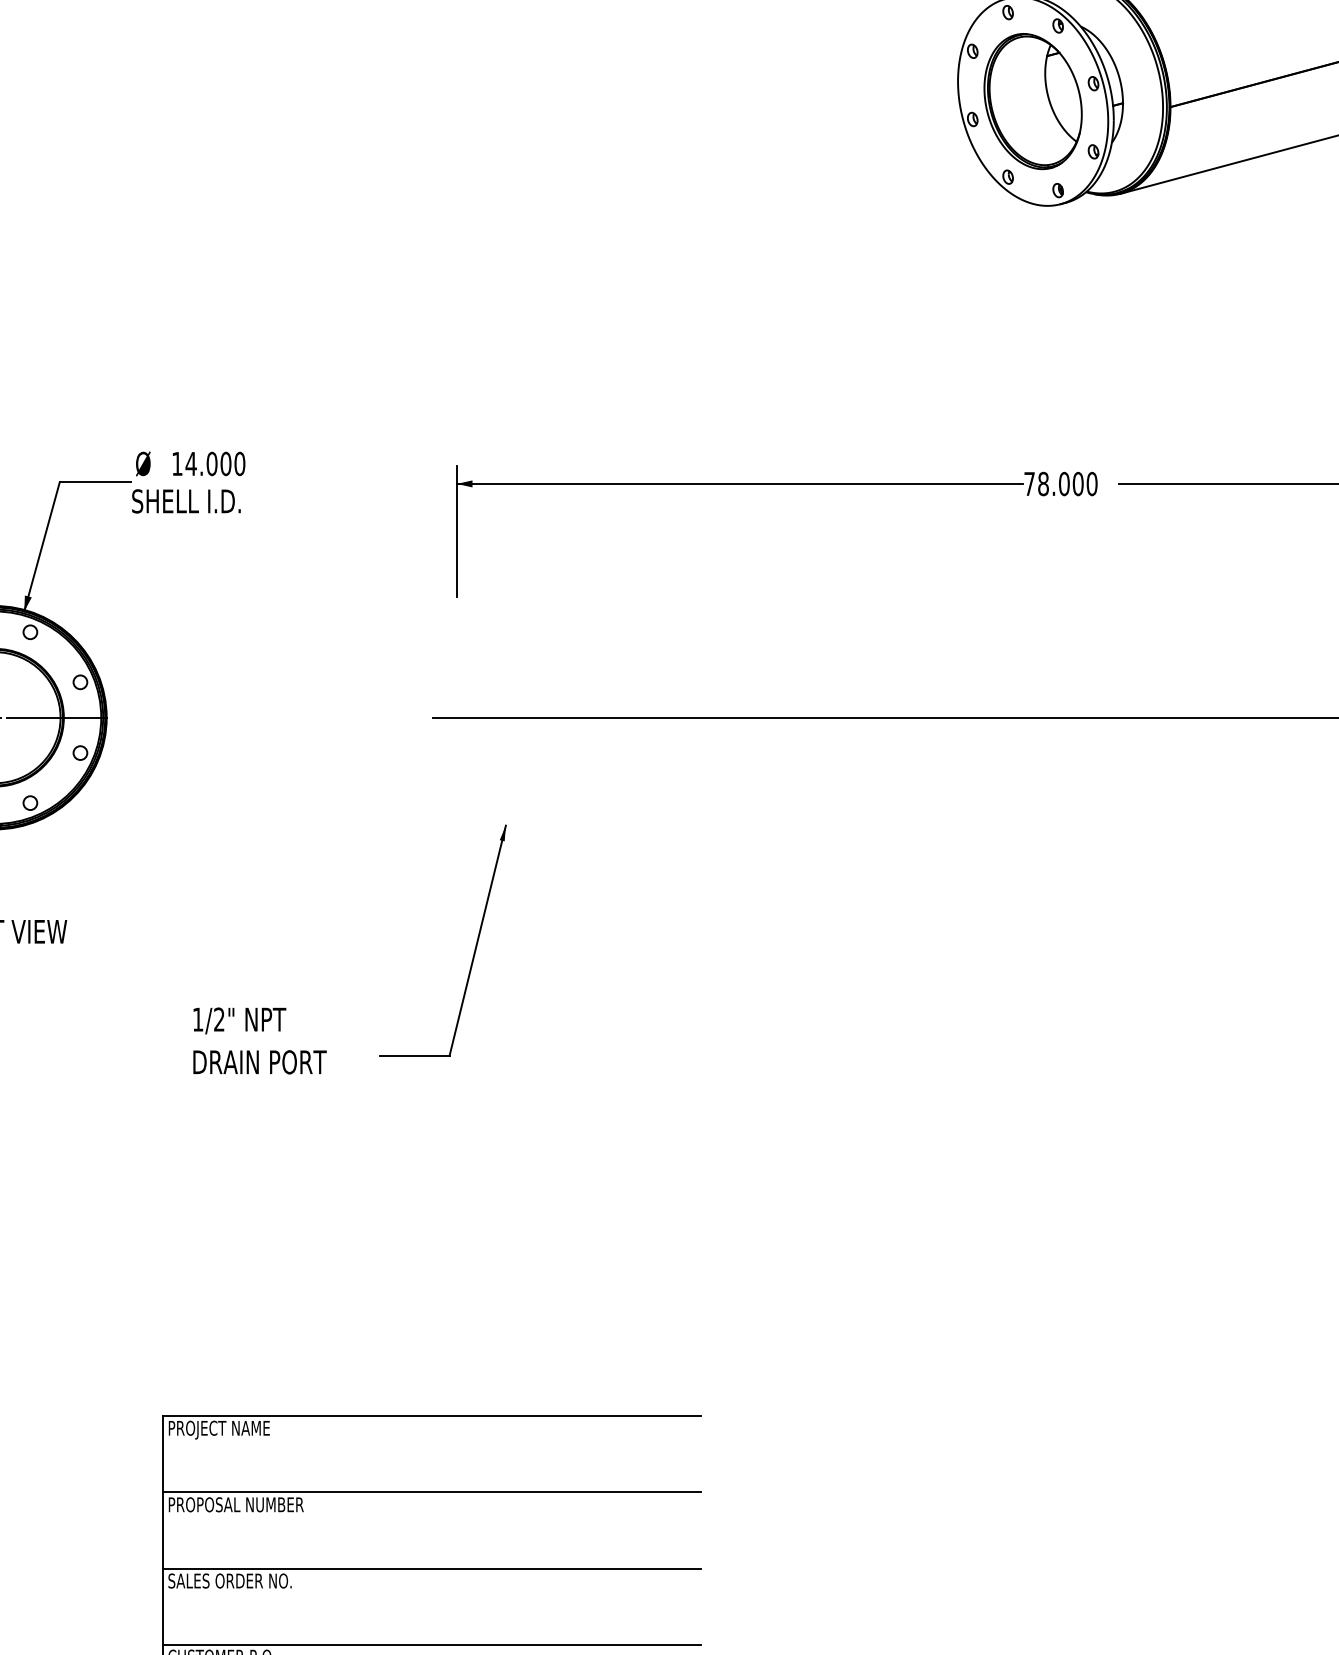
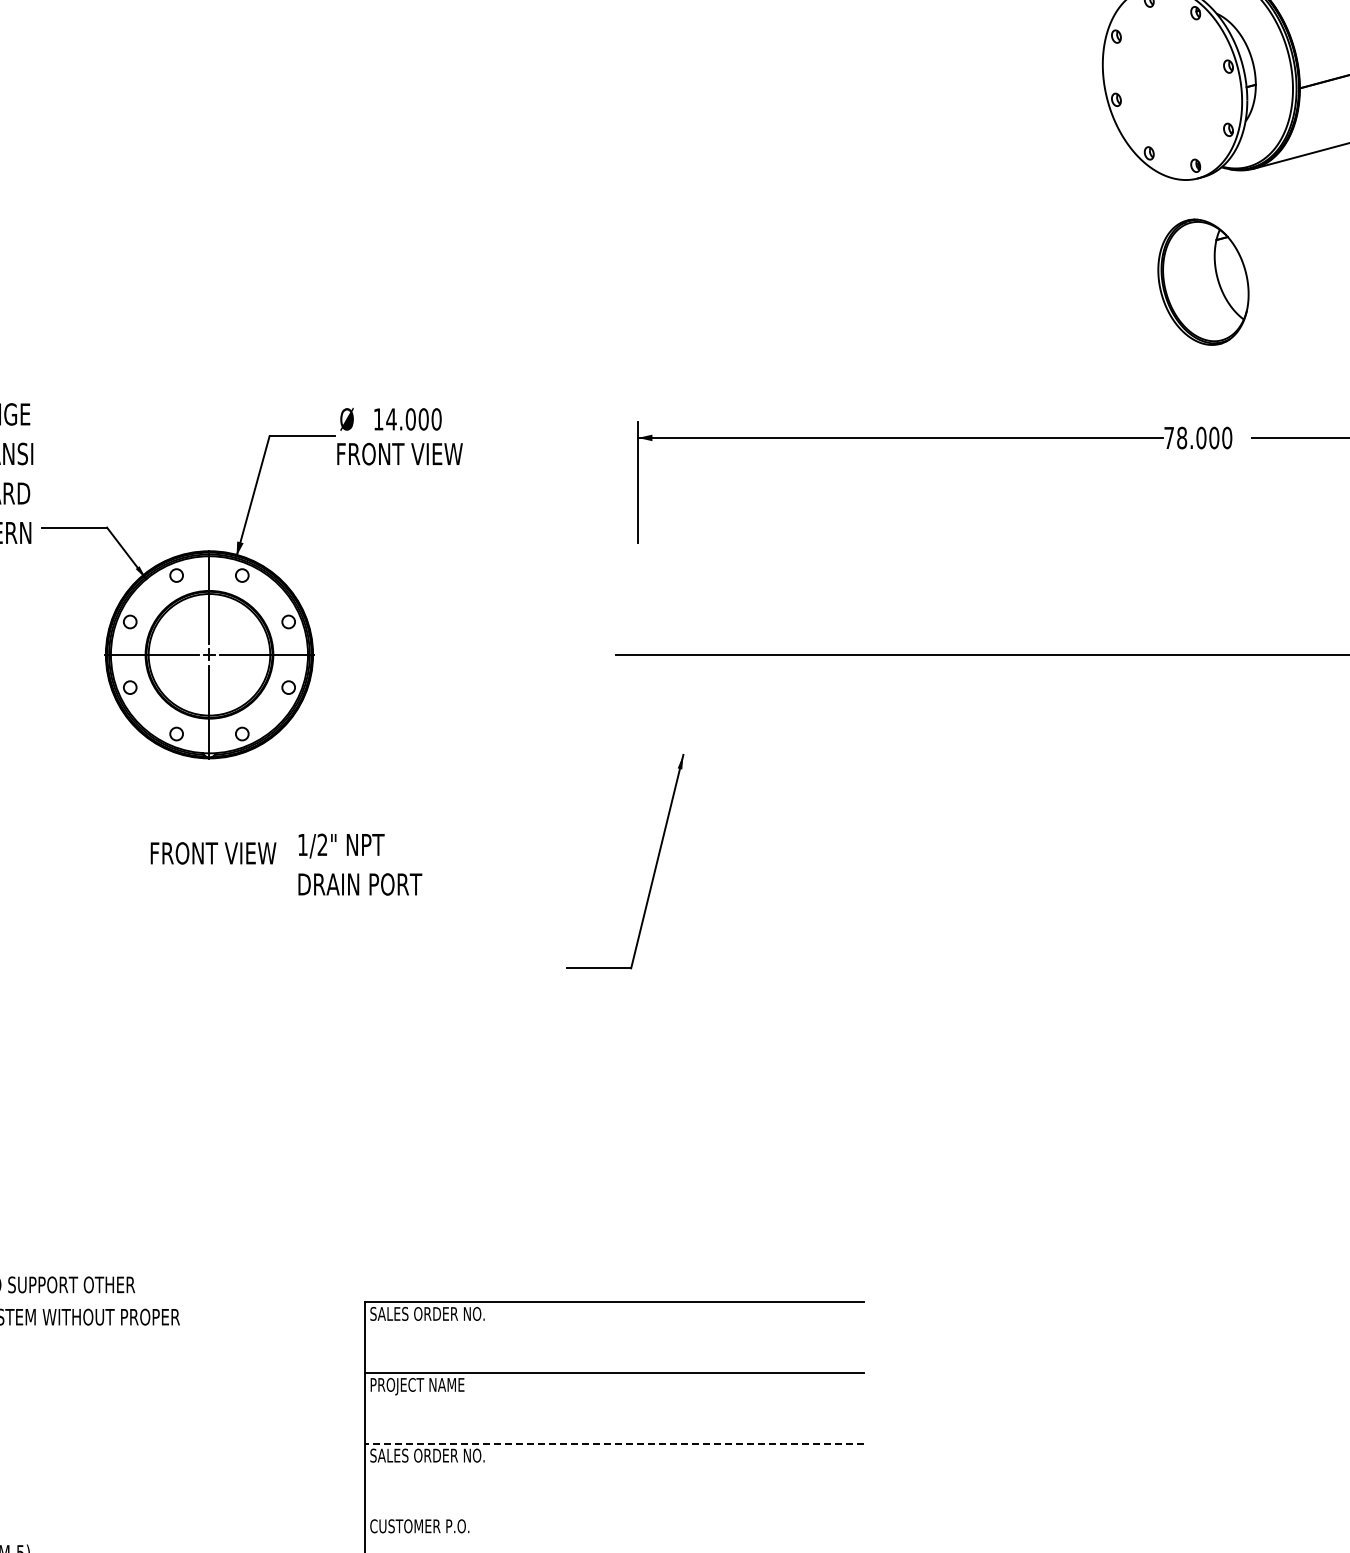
part: (1033, 100) -> (1203, 281), moved
text: (199, 500) -> (399, 453), SHELL I.D. -> FRONT VIEW
text: (260, 1040) -> (360, 864), moved
text: (230, 1429) -> (427, 1315), PROJECT NAME -> SALES ORDER NO.
text: (249, 1506) -> (445, 1386), PROPOSAL NUMBER -> PROJECT NAME
line: (431, 1569) -> (614, 1444), solid -> dashed
line: (431, 1645) -> (614, 1515), removed

